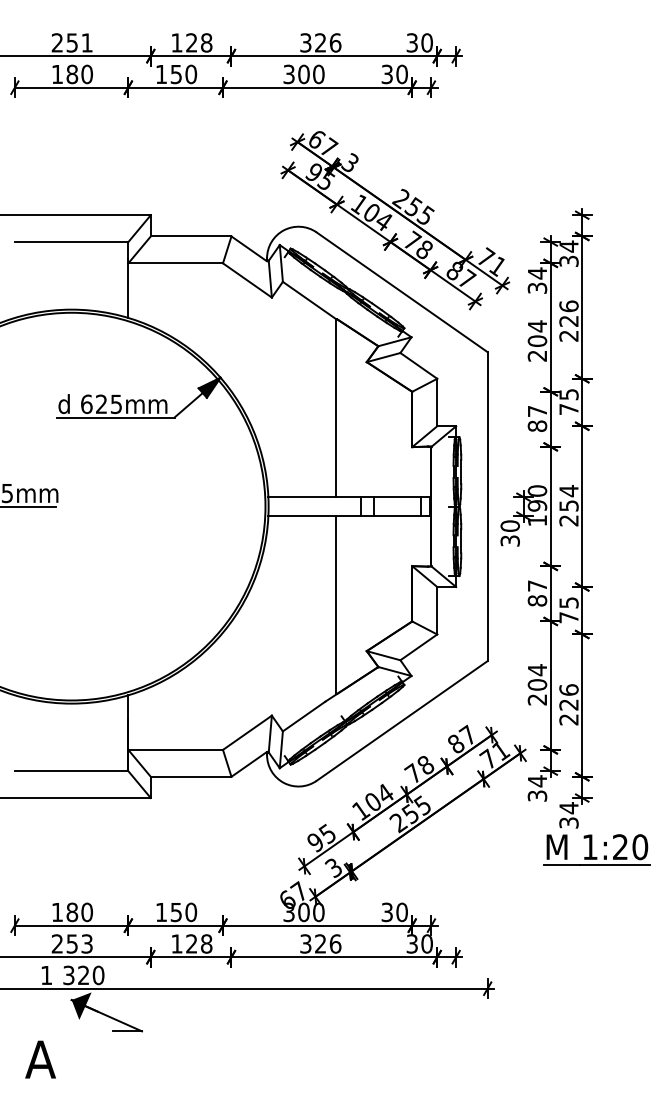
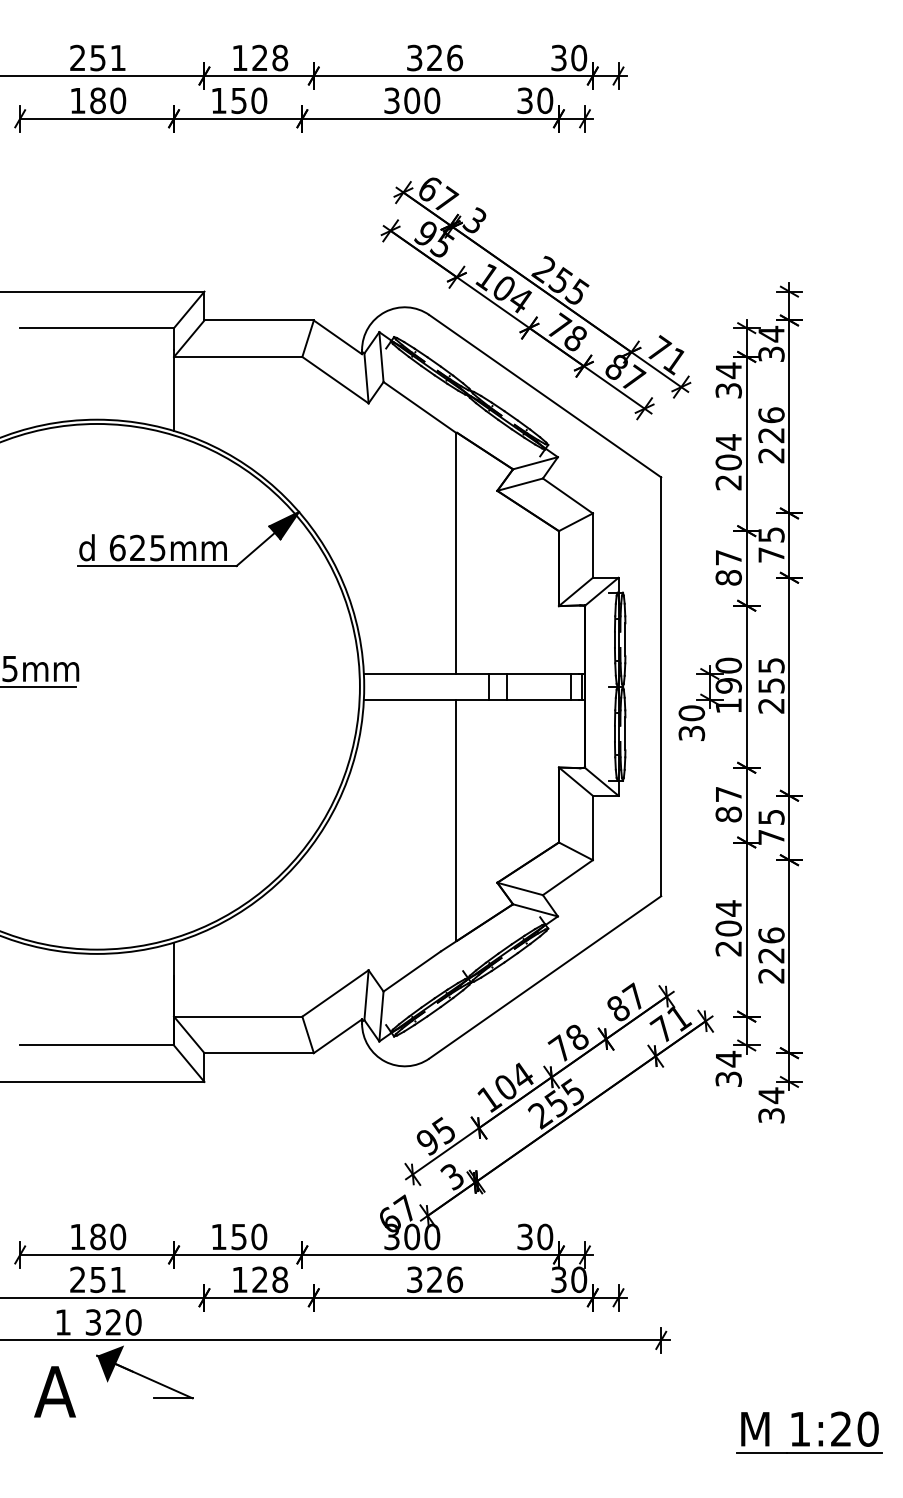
text: (568, 491) -> (770, 666), 254 -> 255
part: (596, 849) -> (808, 1432), moved
text: (86, 943) -> (117, 1279), 253 -> 251
text: (40, 1059) -> (54, 1391), moved

